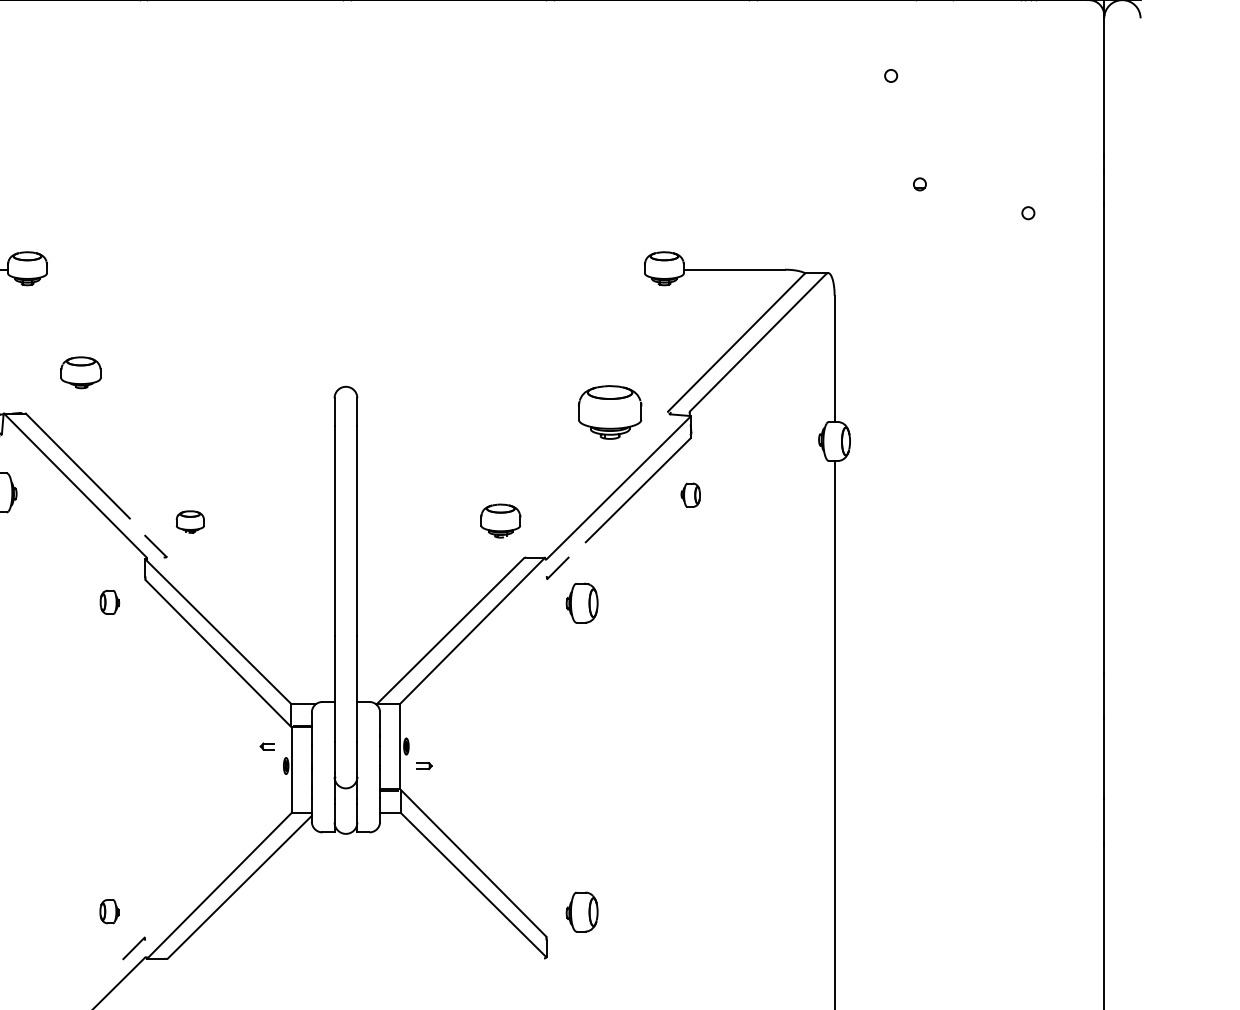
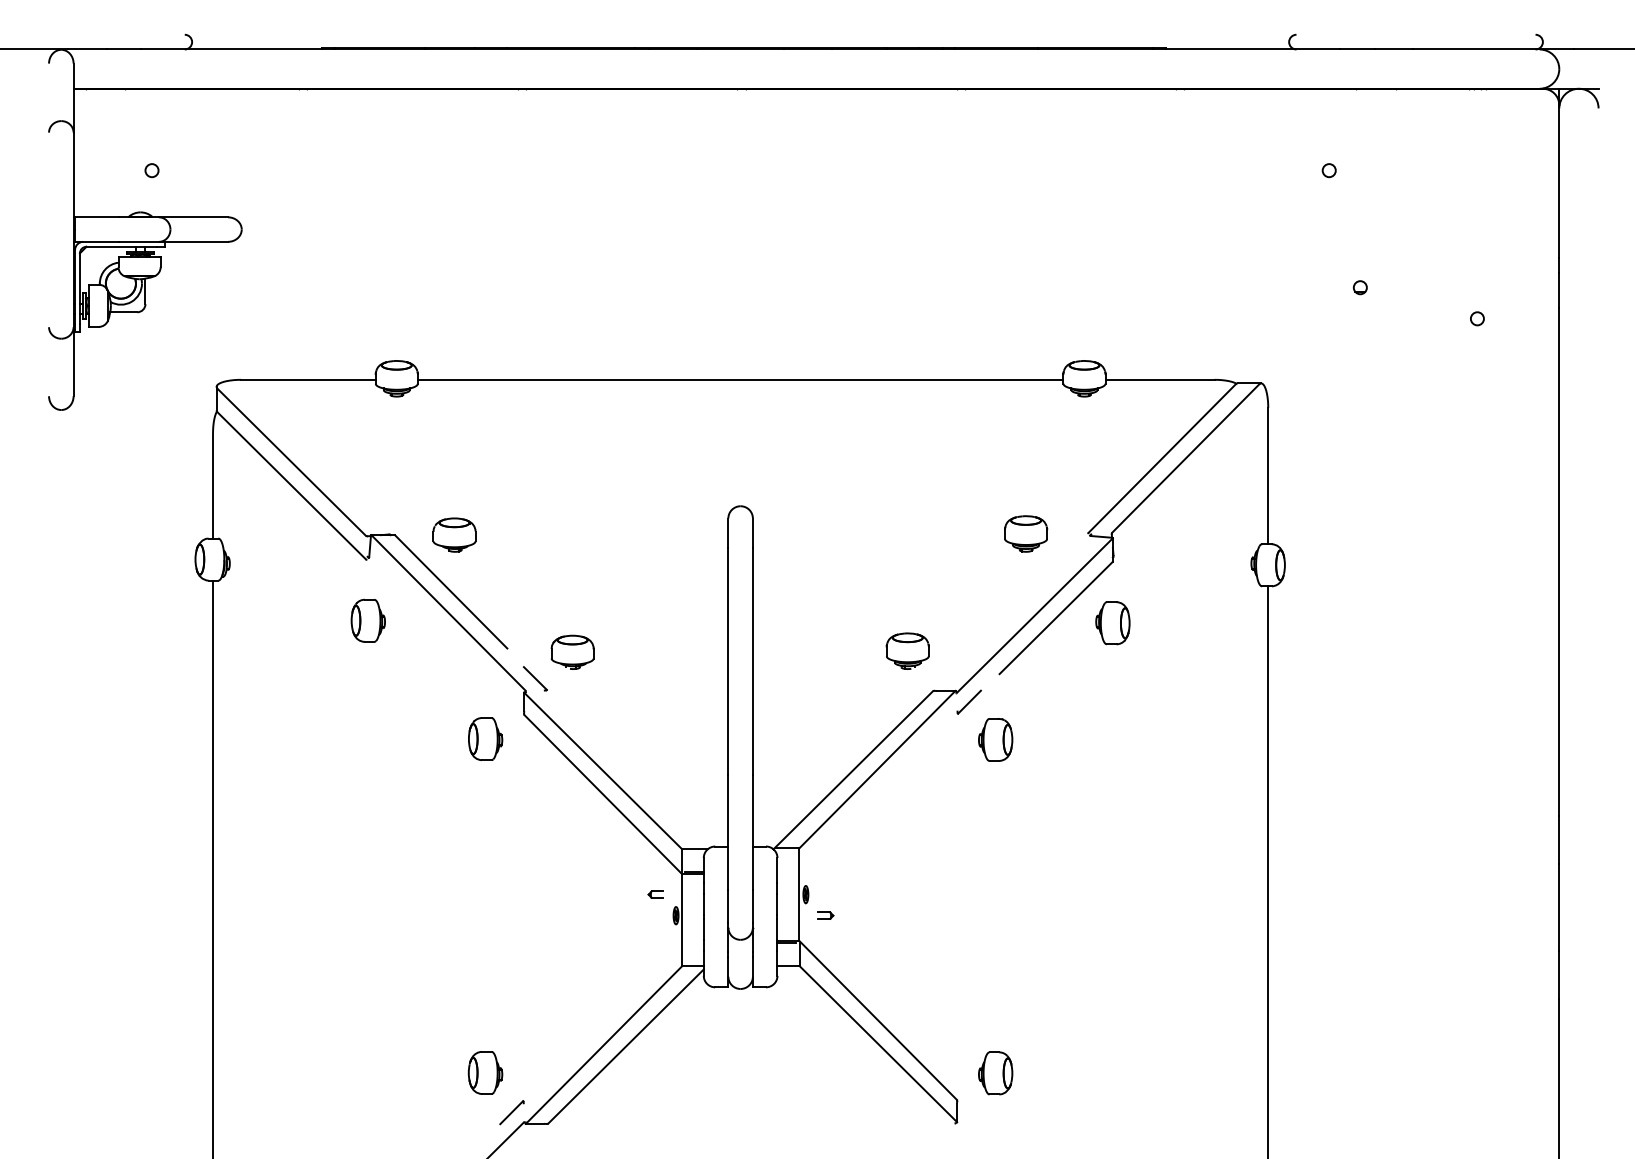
line: (345, 269) -> (740, 379), added
part: (80, 372) -> (454, 534), moved
part: (610, 412) -> (1026, 533), size x0.62
part: (690, 495) -> (1112, 623), size x1.67
part: (190, 521) -> (572, 651), size x1.43
part: (109, 601) -> (485, 738), size x1.67
part: (109, 911) -> (485, 1072), size x1.67

